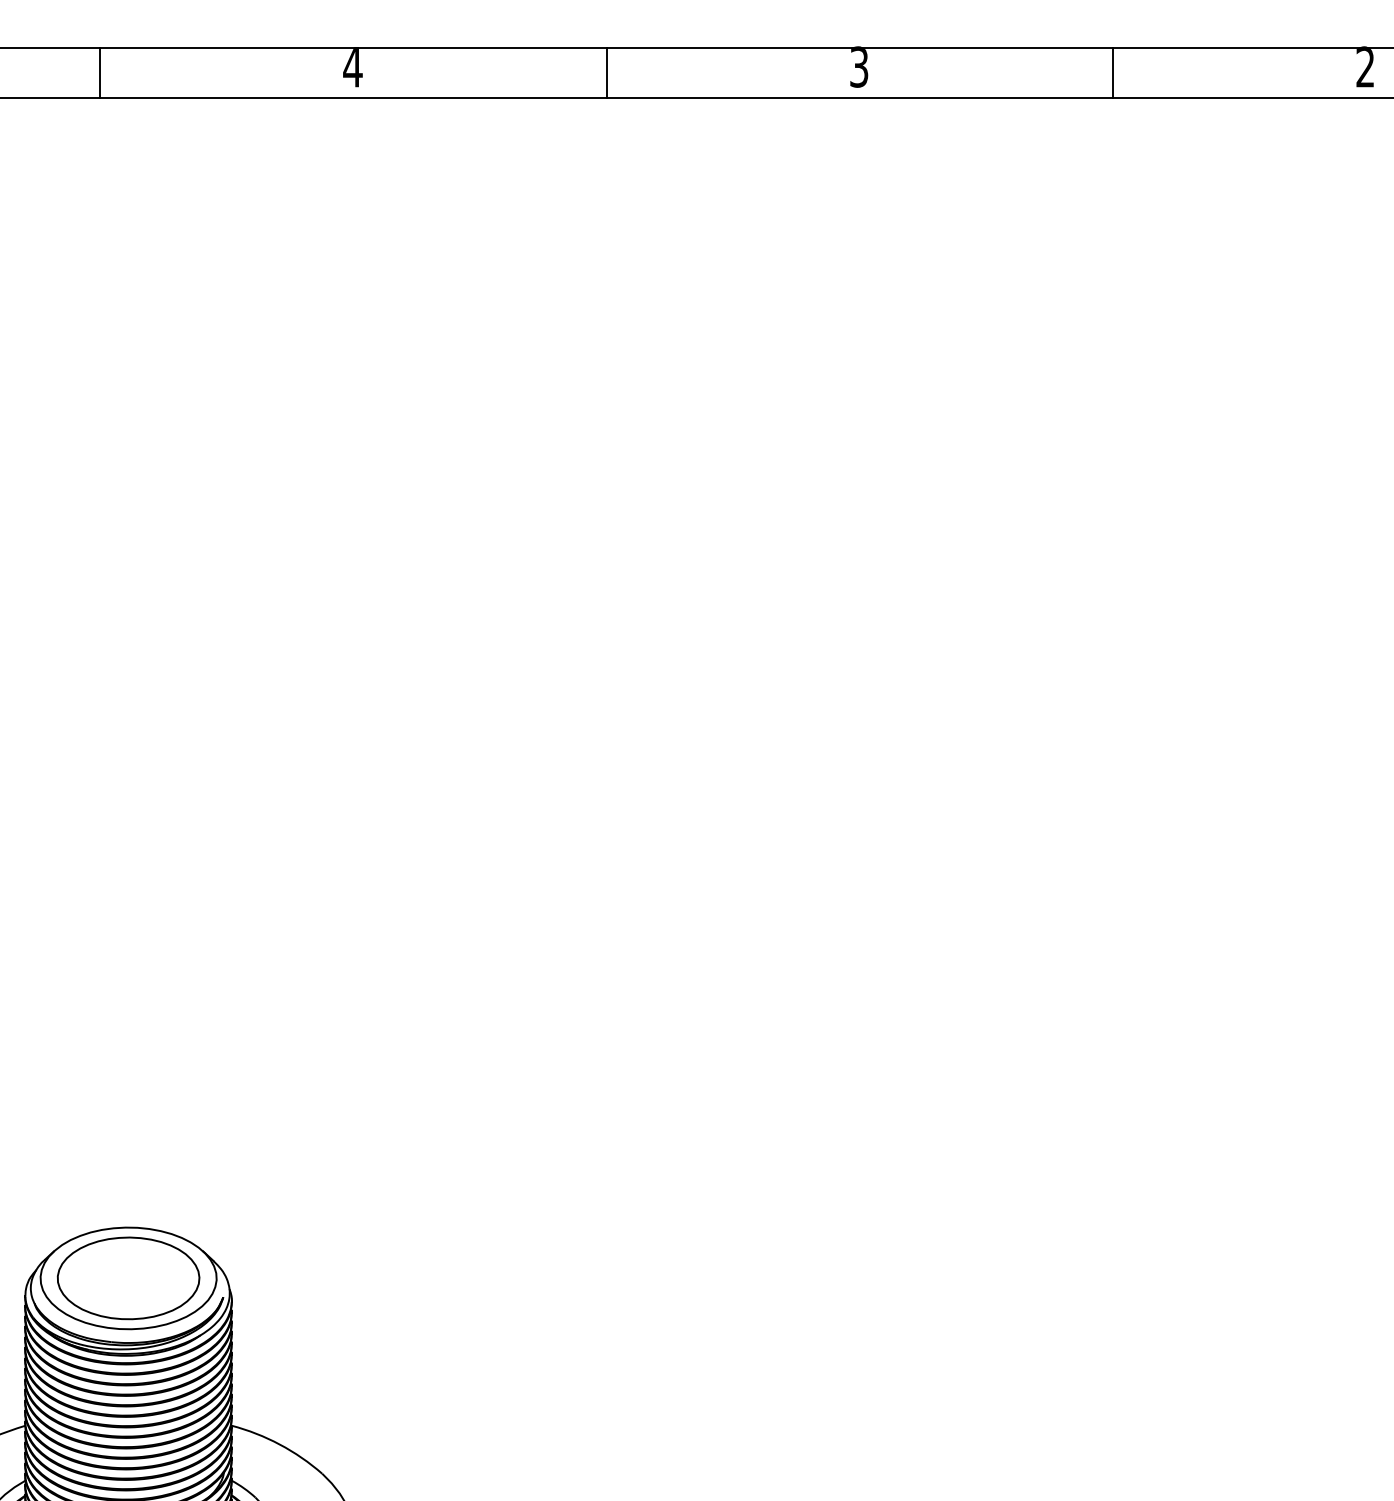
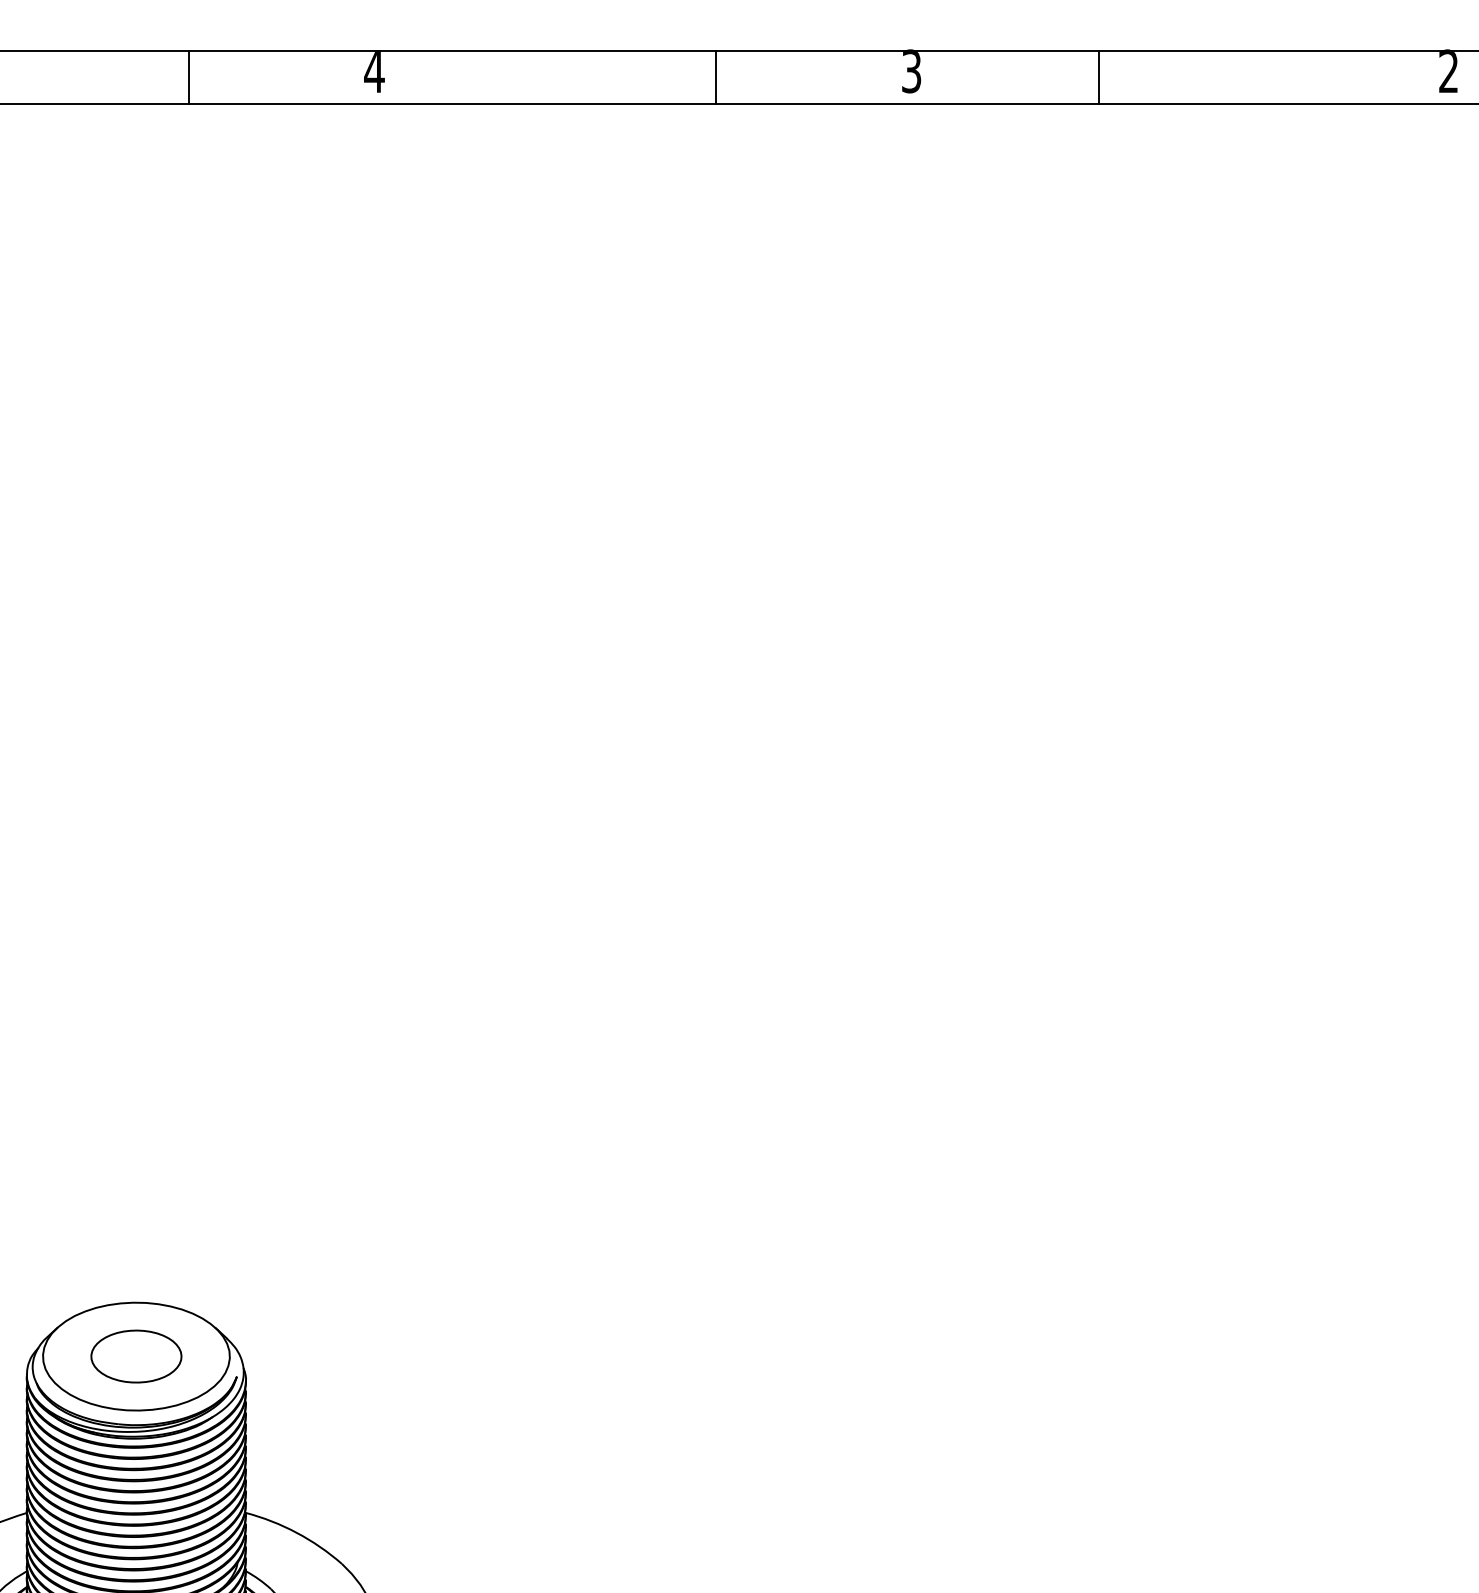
line: (100, 72) -> (189, 77), moved
line: (606, 72) -> (715, 77), moved
line: (1112, 72) -> (1098, 77), moved
part: (128, 1278) -> (136, 1356), size x0.6

